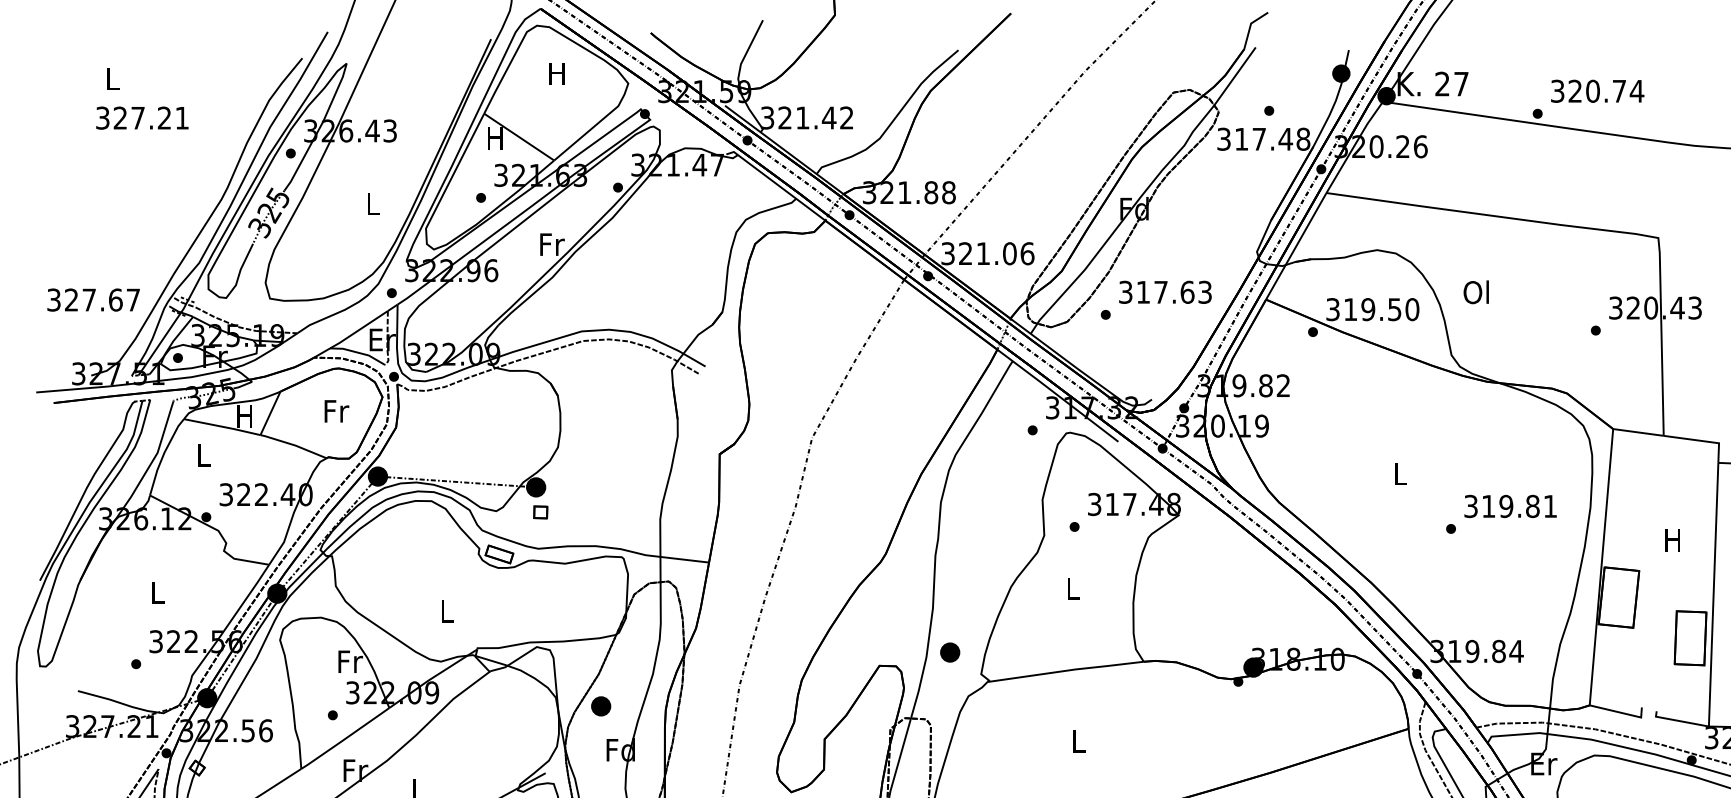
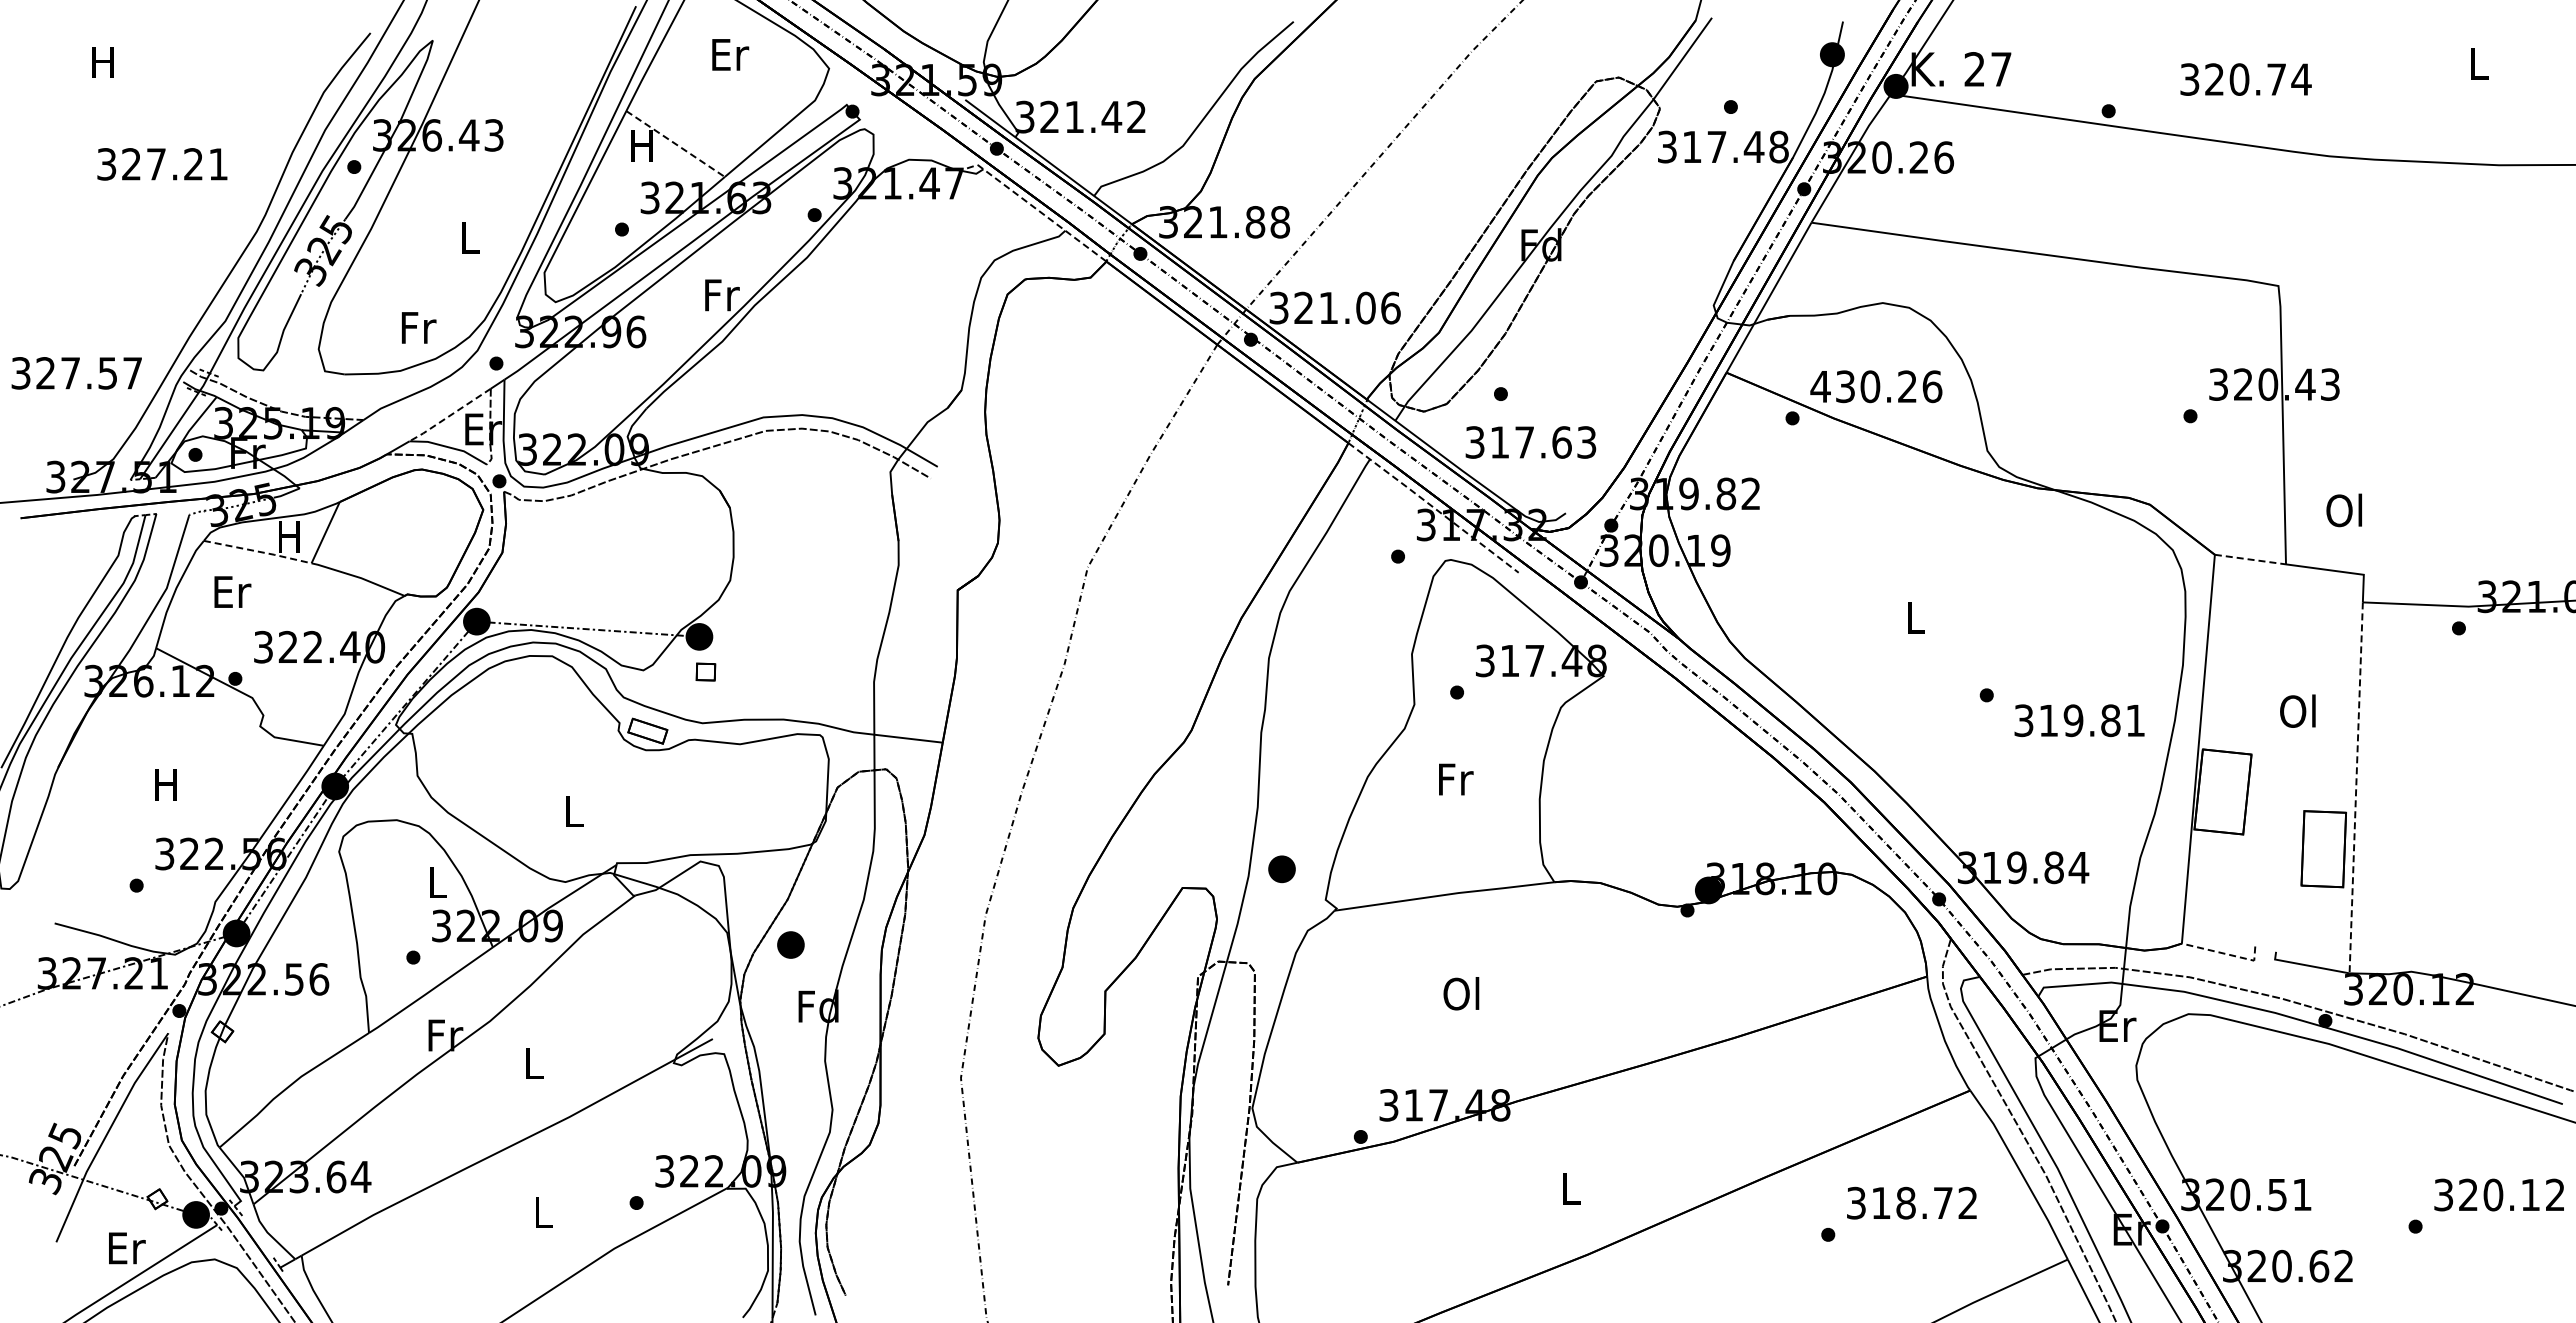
text: (558, 73) -> (730, 54), H -> Er
text: (111, 79) -> (102, 62), L -> H
text: (1597, 91) -> (2245, 79), moved
text: (142, 118) -> (162, 164), moved
line: (519, 137) -> (676, 144), solid -> dashed
line: (775, 183) -> (1036, 209), solid -> dashed
text: (1165, 292) -> (1530, 442), moved
text: (1475, 292) -> (2343, 510), moved
text: (115, 300) -> (107, 373), 327.67 -> 327.57
text: (1372, 309) -> (1876, 386), 319.50 -> 430.26
line: (358, 330) -> (449, 416), solid -> dashed
line: (1057, 395) -> (1433, 507), solid -> dashed
text: (337, 411) -> (419, 327), moved
line: (222, 426) -> (258, 551), solid -> dashed
line: (1638, 432) -> (2250, 559), solid -> dashed
text: (204, 455) -> (232, 591), L -> Er
text: (1510, 506) -> (2079, 720), moved
text: (1671, 539) -> (2297, 710), H -> Ol
text: (1074, 588) -> (1456, 779), L -> Fr
text: (156, 592) -> (165, 784), L -> H
line: (1713, 594) -> (2356, 787), solid -> dashed
text: (350, 661) -> (438, 882), Fr -> L
line: (1620, 712) -> (2225, 953), solid -> dashed
text: (1077, 740) -> (1461, 993), L -> Ol

